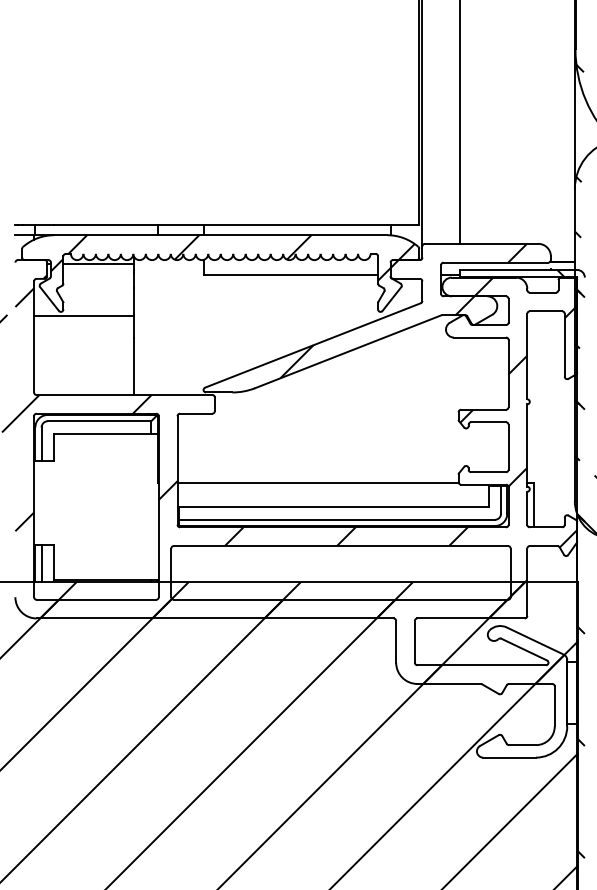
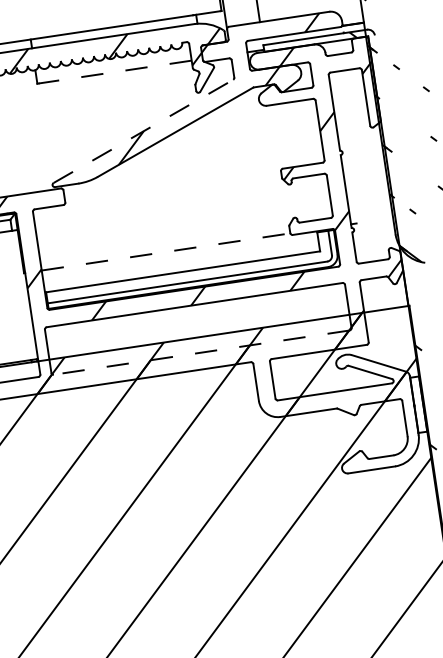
line: (291, 275) -> (115, 72), solid -> dashed
line: (312, 345) -> (142, 131), solid -> dashed
line: (318, 482) -> (166, 251), solid -> dashed
line: (533, 504) -> (359, 242), removed
line: (340, 599) -> (201, 352), solid -> dashed

